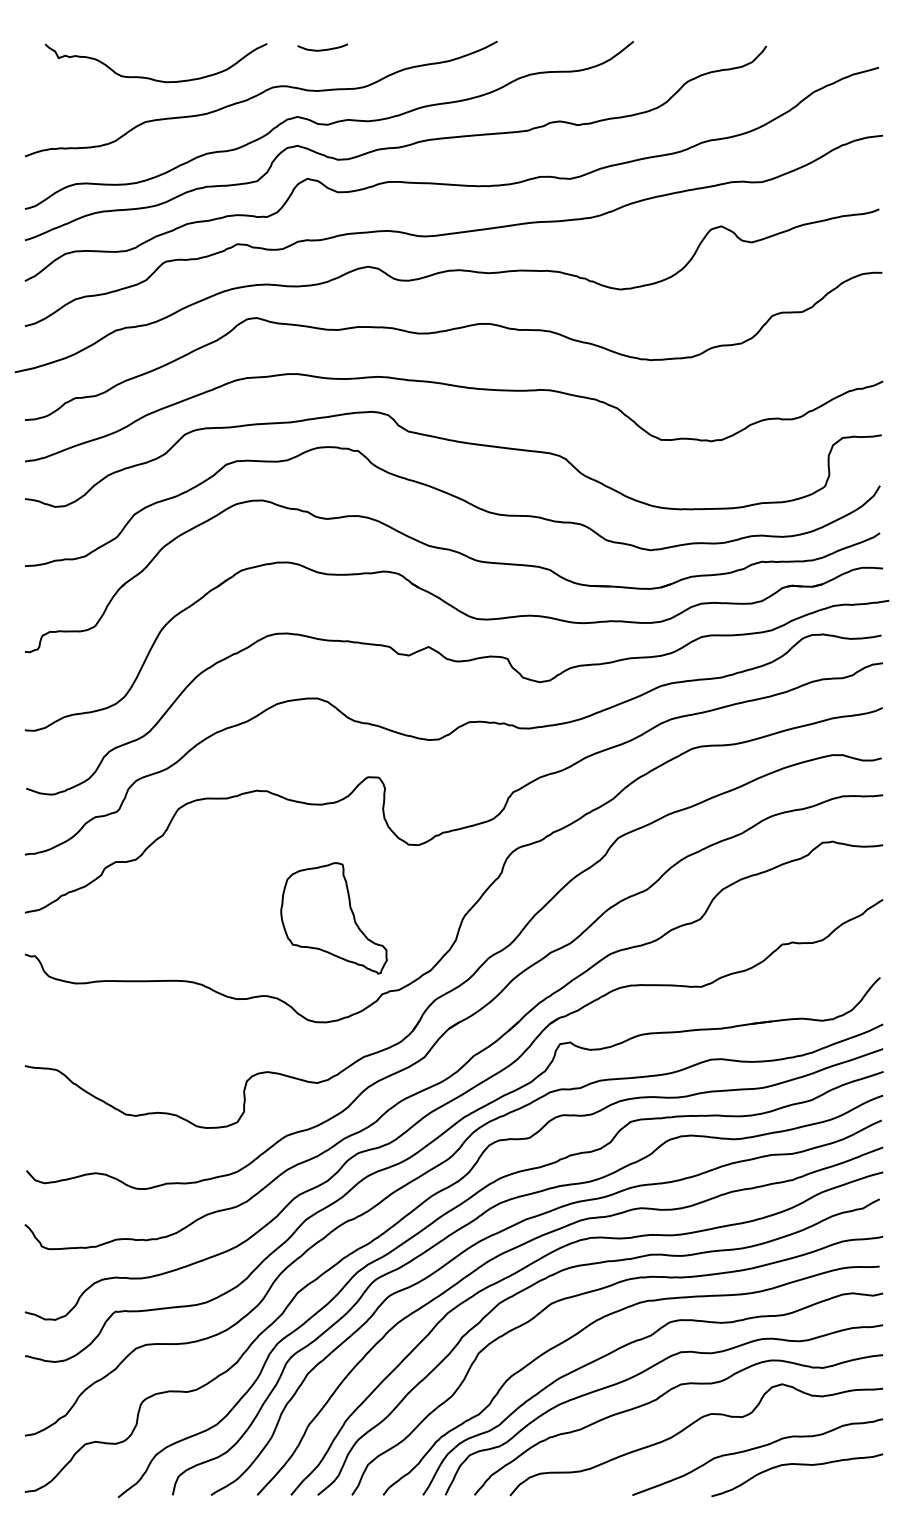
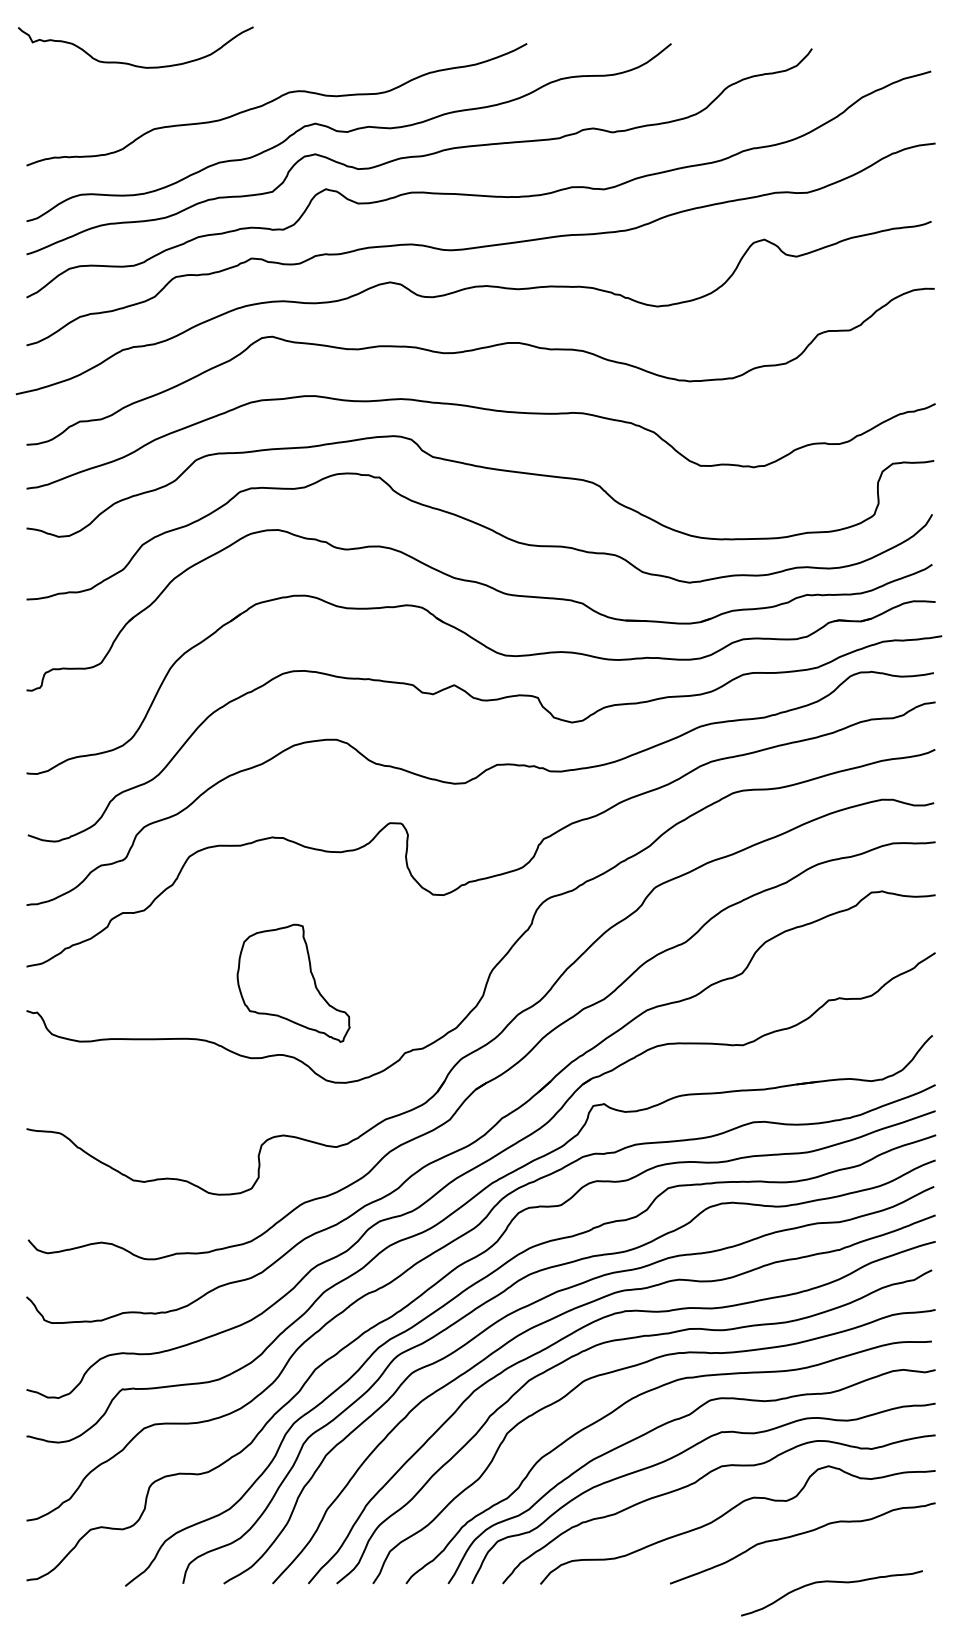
curve: (322, 49) -> (341, 52), removed
curve: (153, 78) -> (133, 63), moved
part: (333, 918) -> (293, 983), moved
curve: (797, 1465) -> (832, 1582), moved

